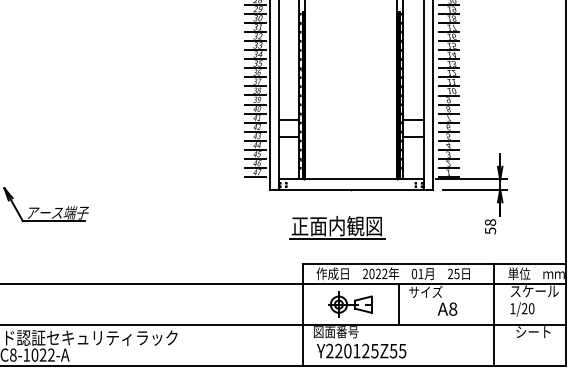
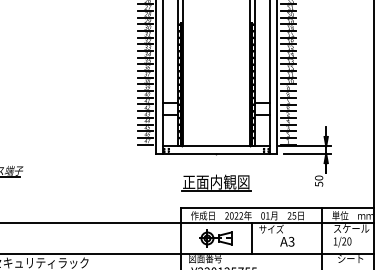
text: (490, 222) -> (319, 177), 58 -> 50
part: (337, 227) -> (216, 183), moved
text: (453, 308) -> (291, 241), A8 -> A3

